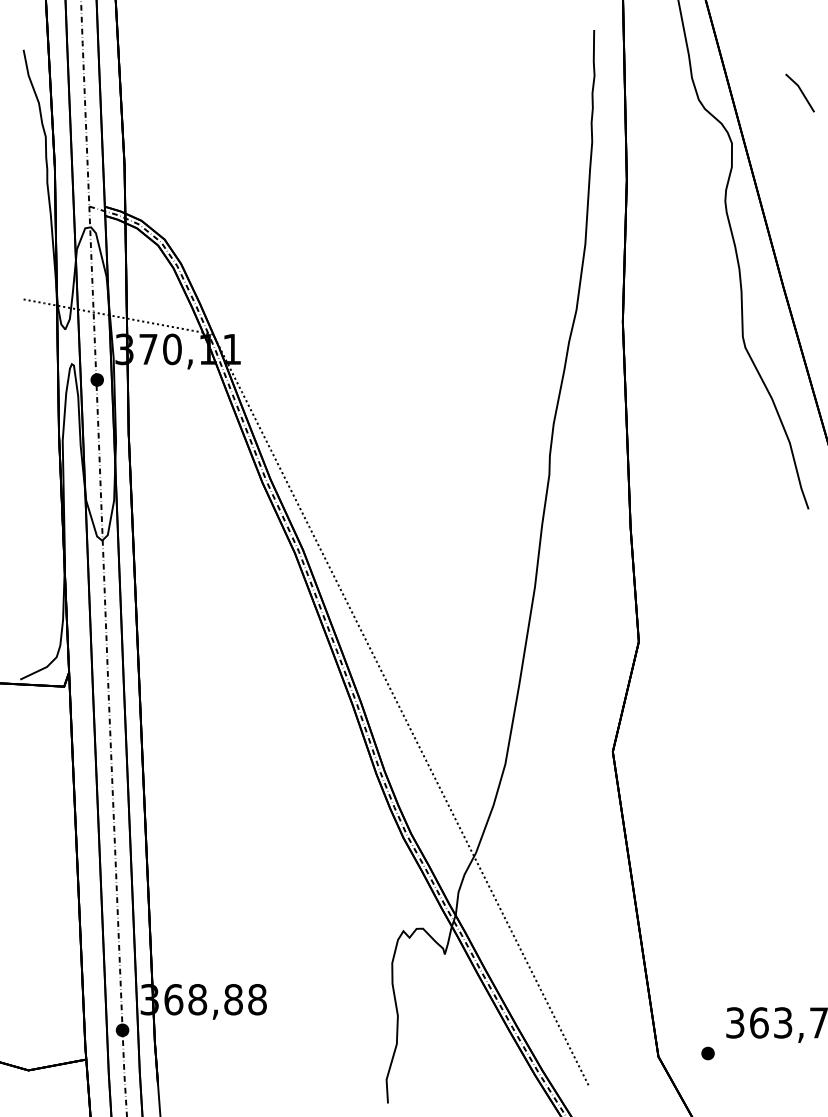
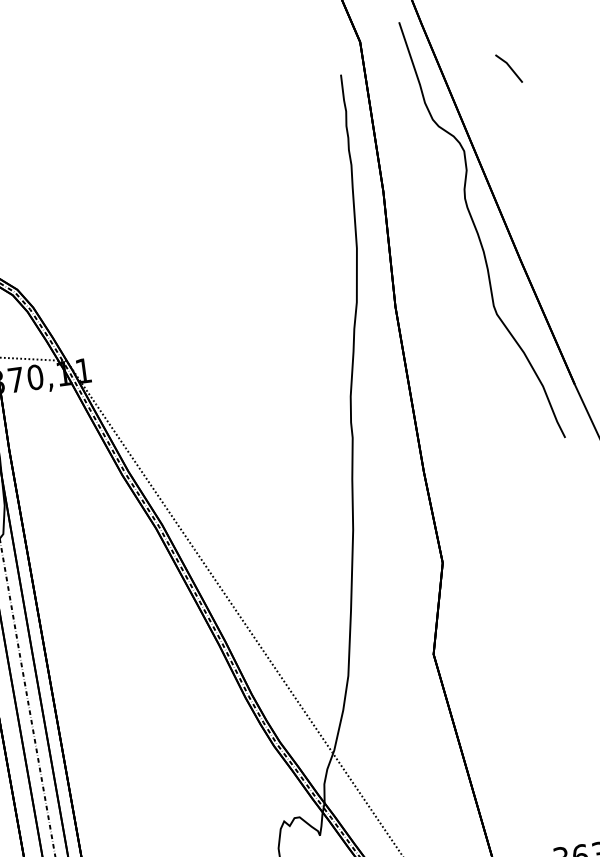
line: (800, 91) -> (509, 67), moved

